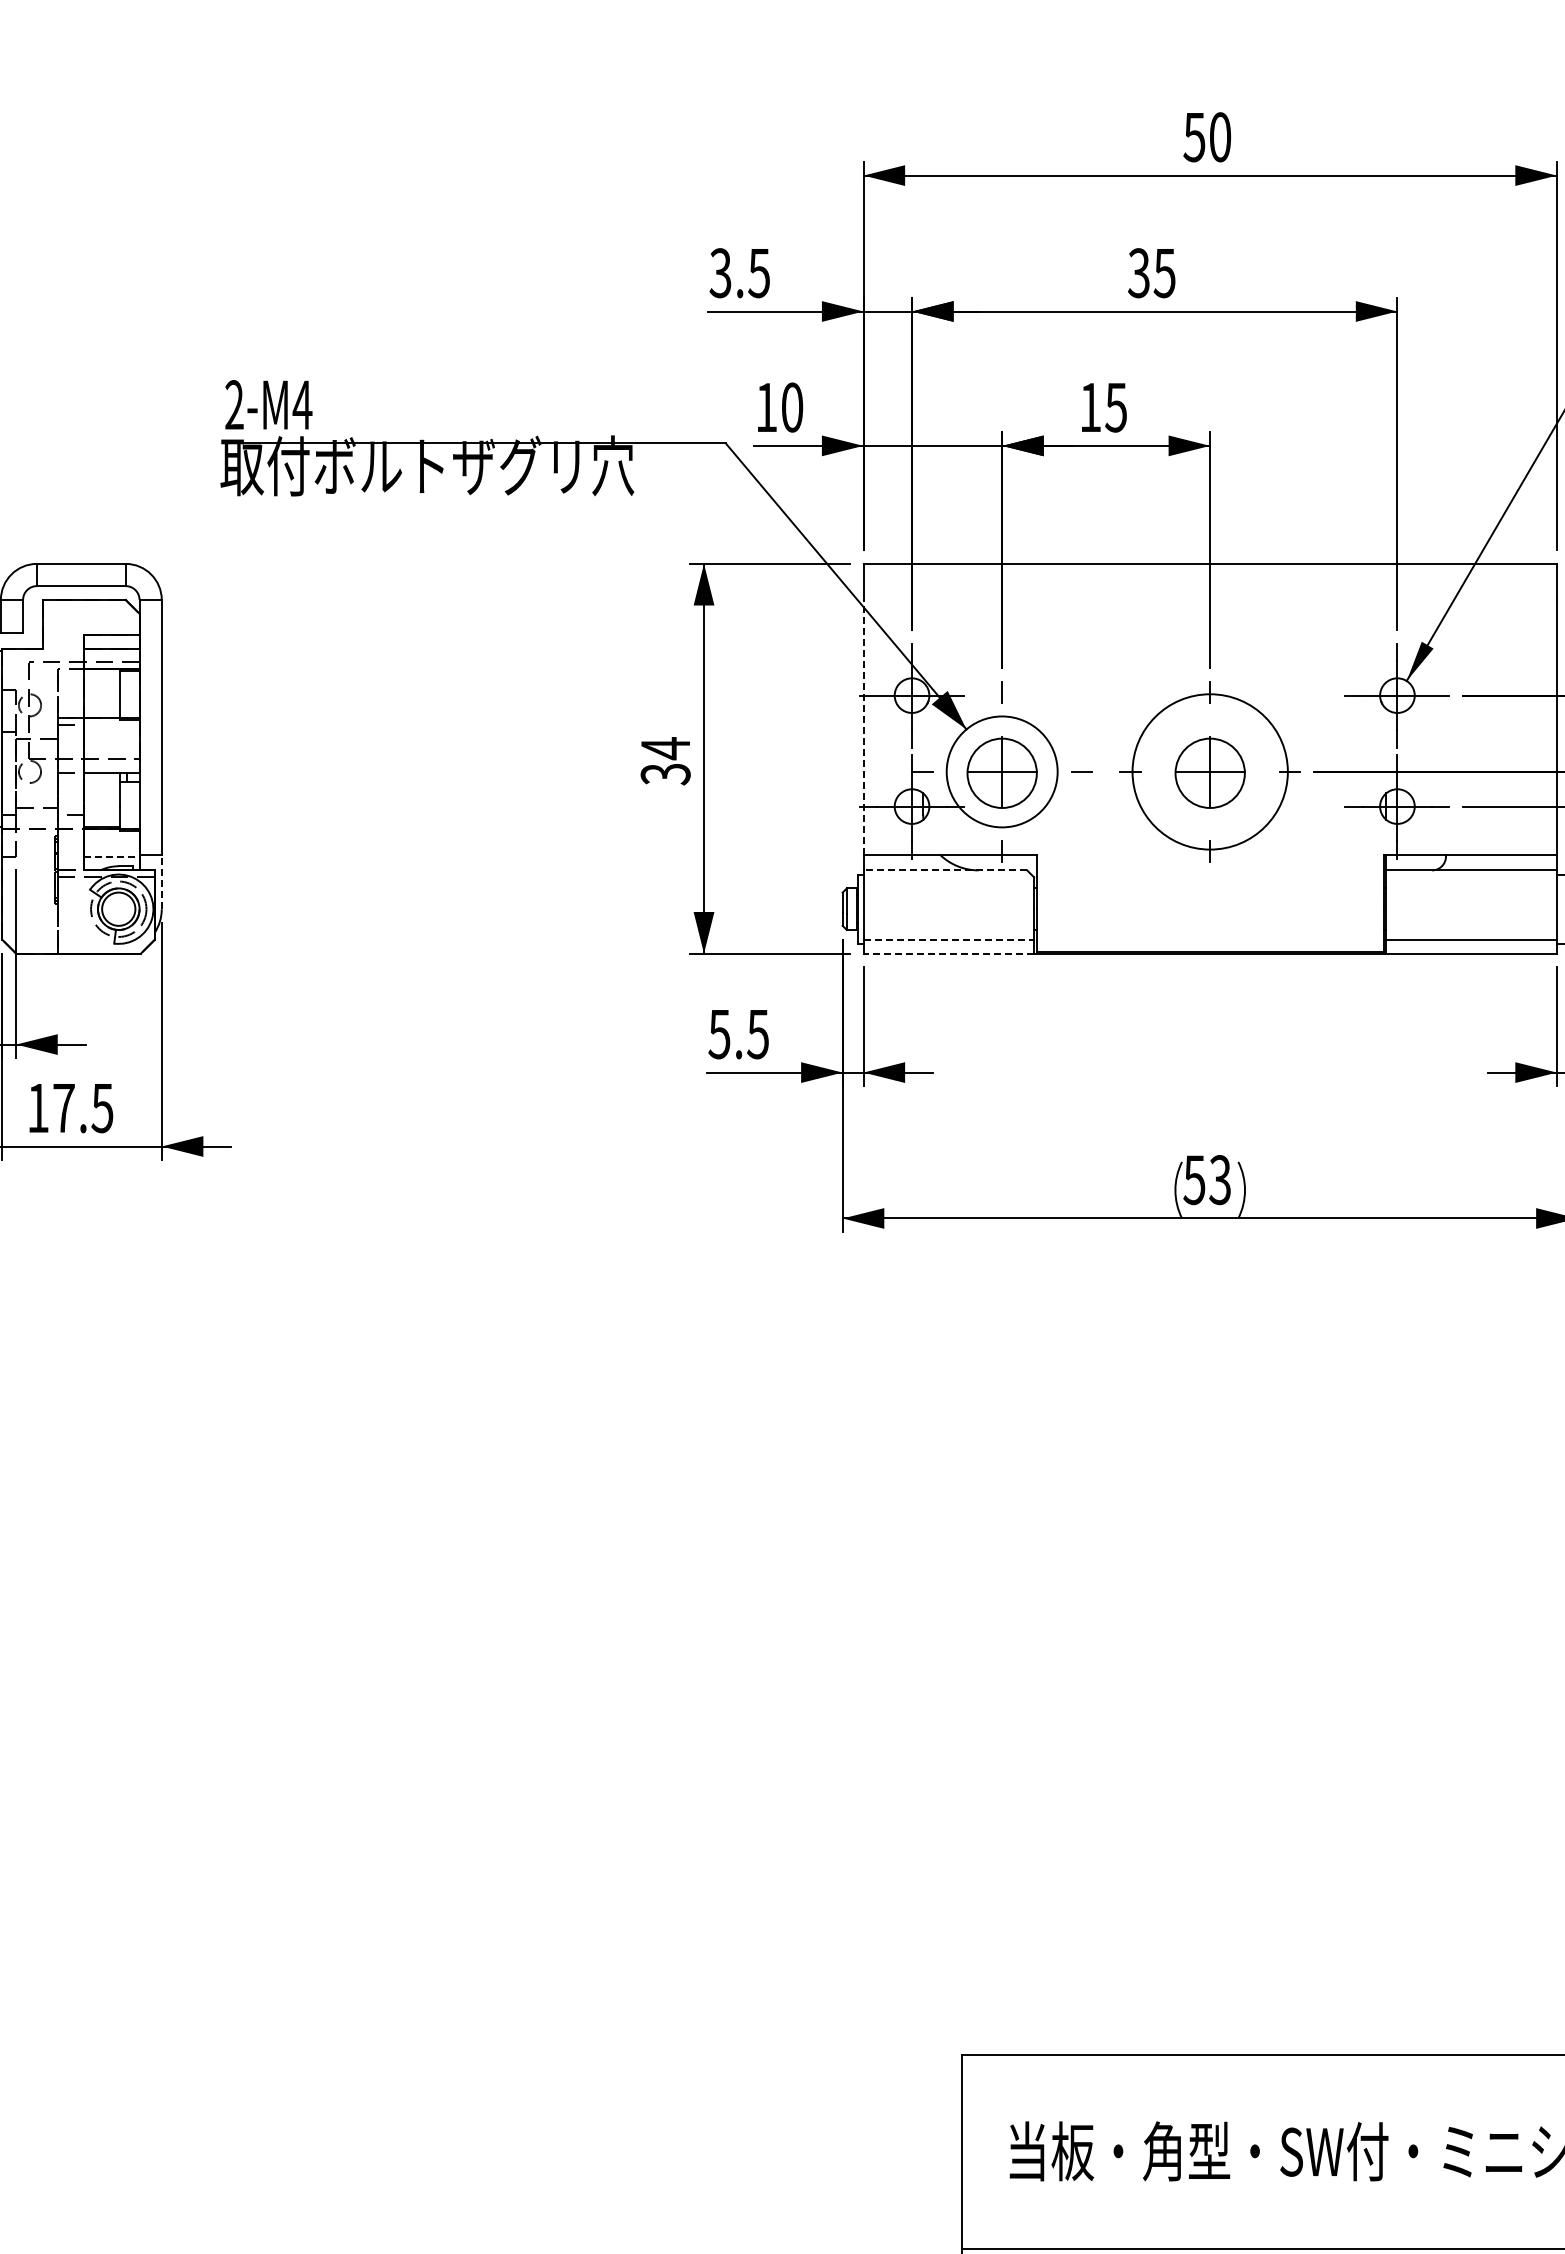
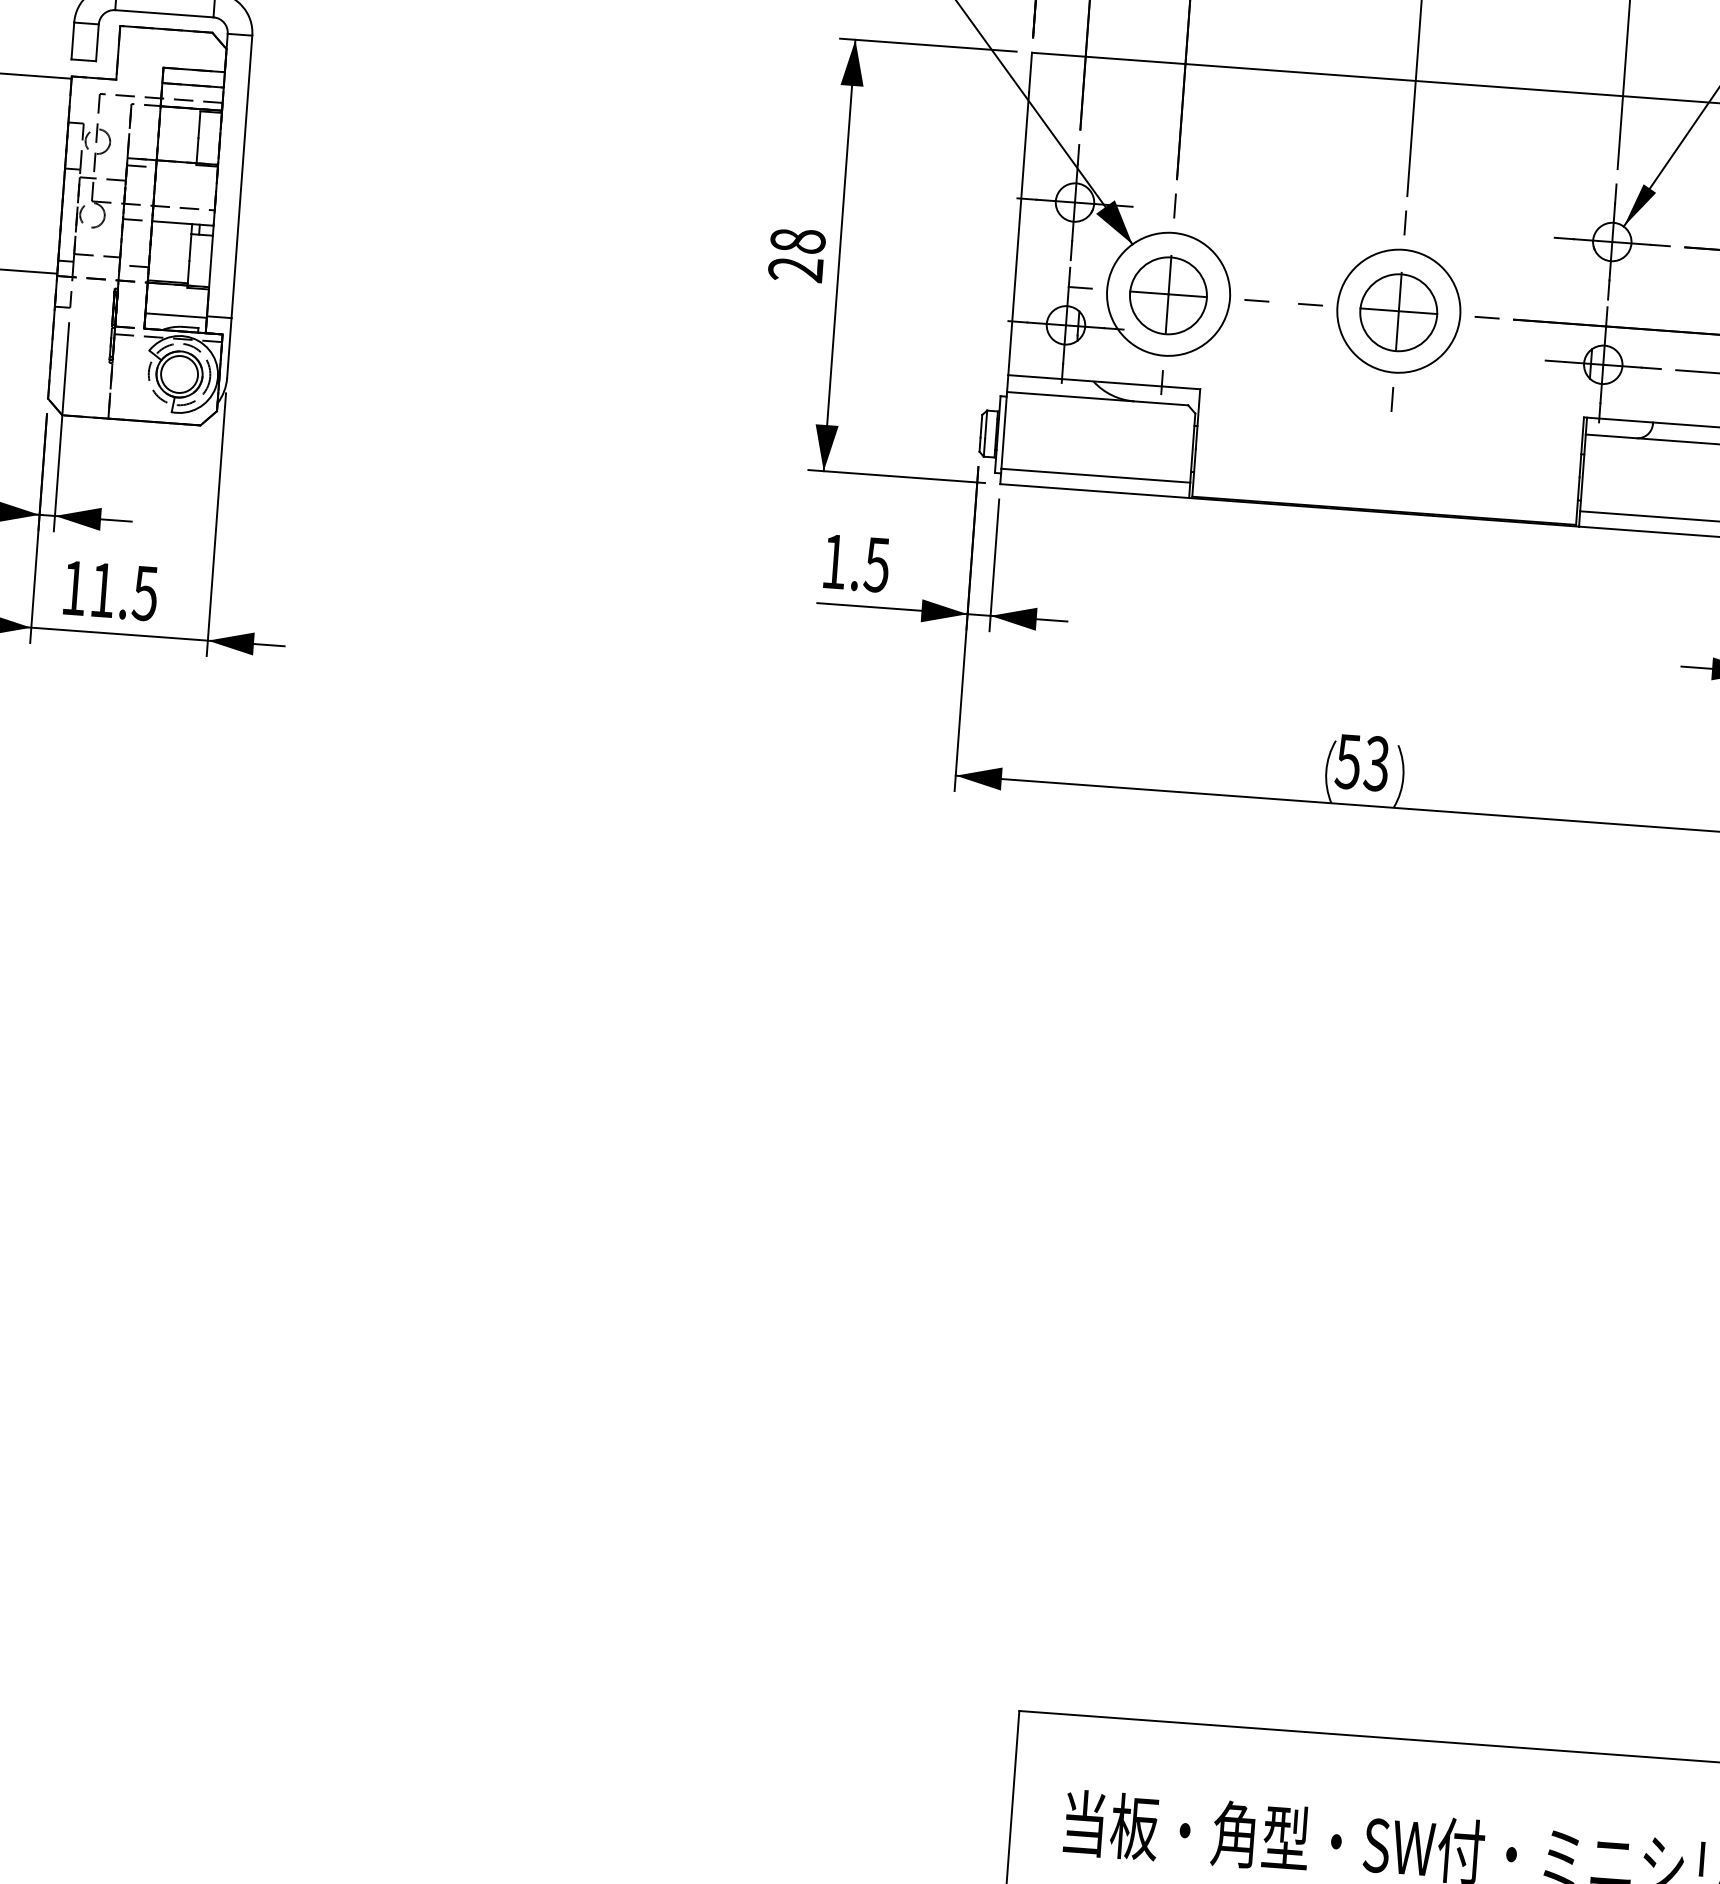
line: (863, 727) -> (1018, 233), dashed -> solid
text: (665, 761) -> (796, 255), 34 -> 28
circle: (1209, 771) -> (1398, 310), size x0.71
line: (111, 856) -> (175, 315), dashed -> solid
line: (945, 870) -> (1097, 398), dashed -> solid
line: (161, 881) -> (229, 347), dashed -> solid
line: (949, 939) -> (1096, 475), dashed -> solid
line: (948, 953) -> (1094, 490), dashed -> solid
text: (719, 1034) -> (834, 561), 5.5 -> 1.5
text: (63, 1108) -> (102, 590), 17.5 -> 11.5

